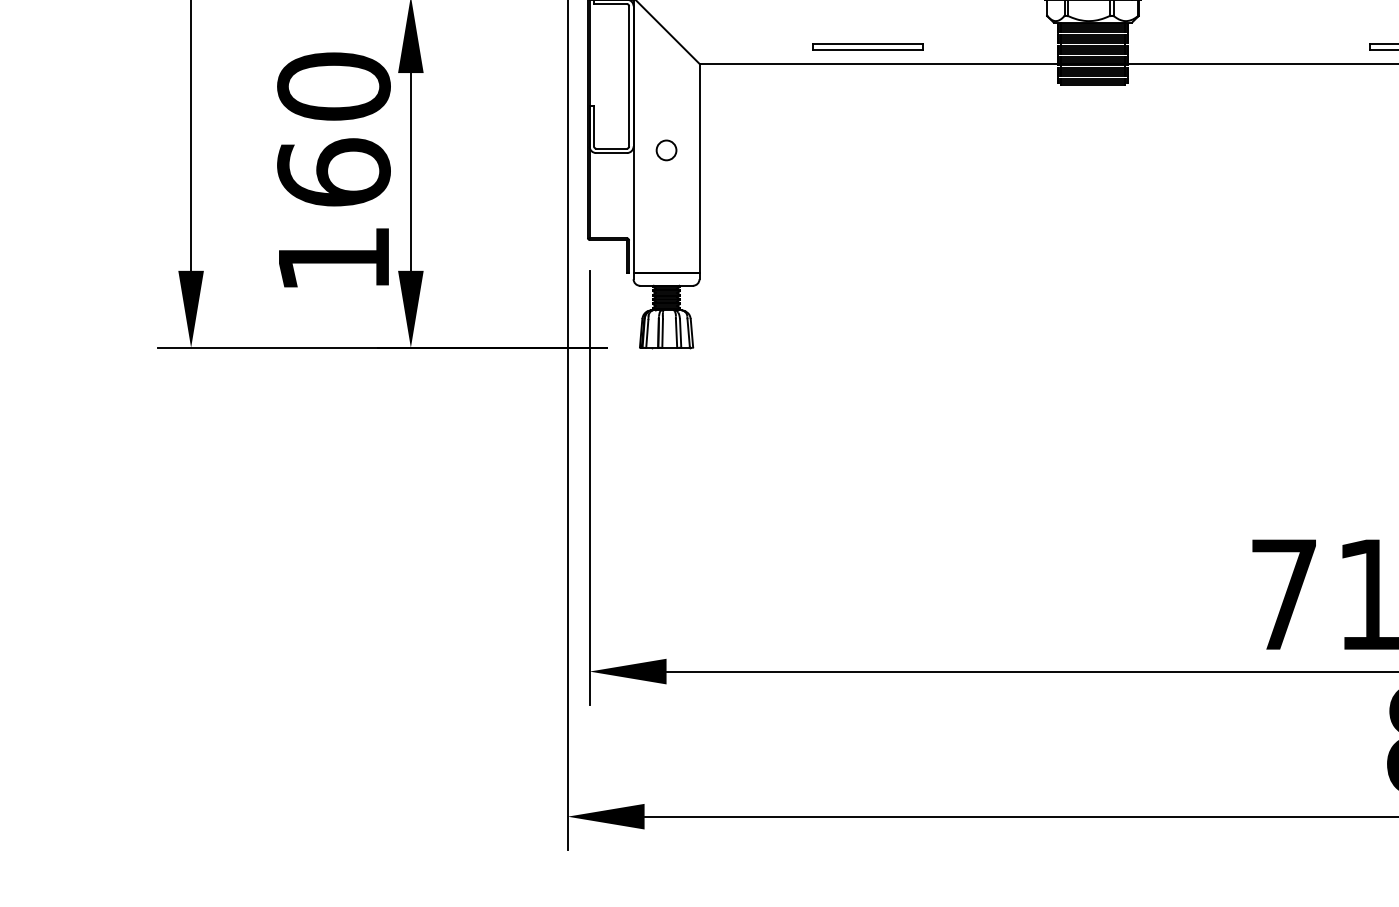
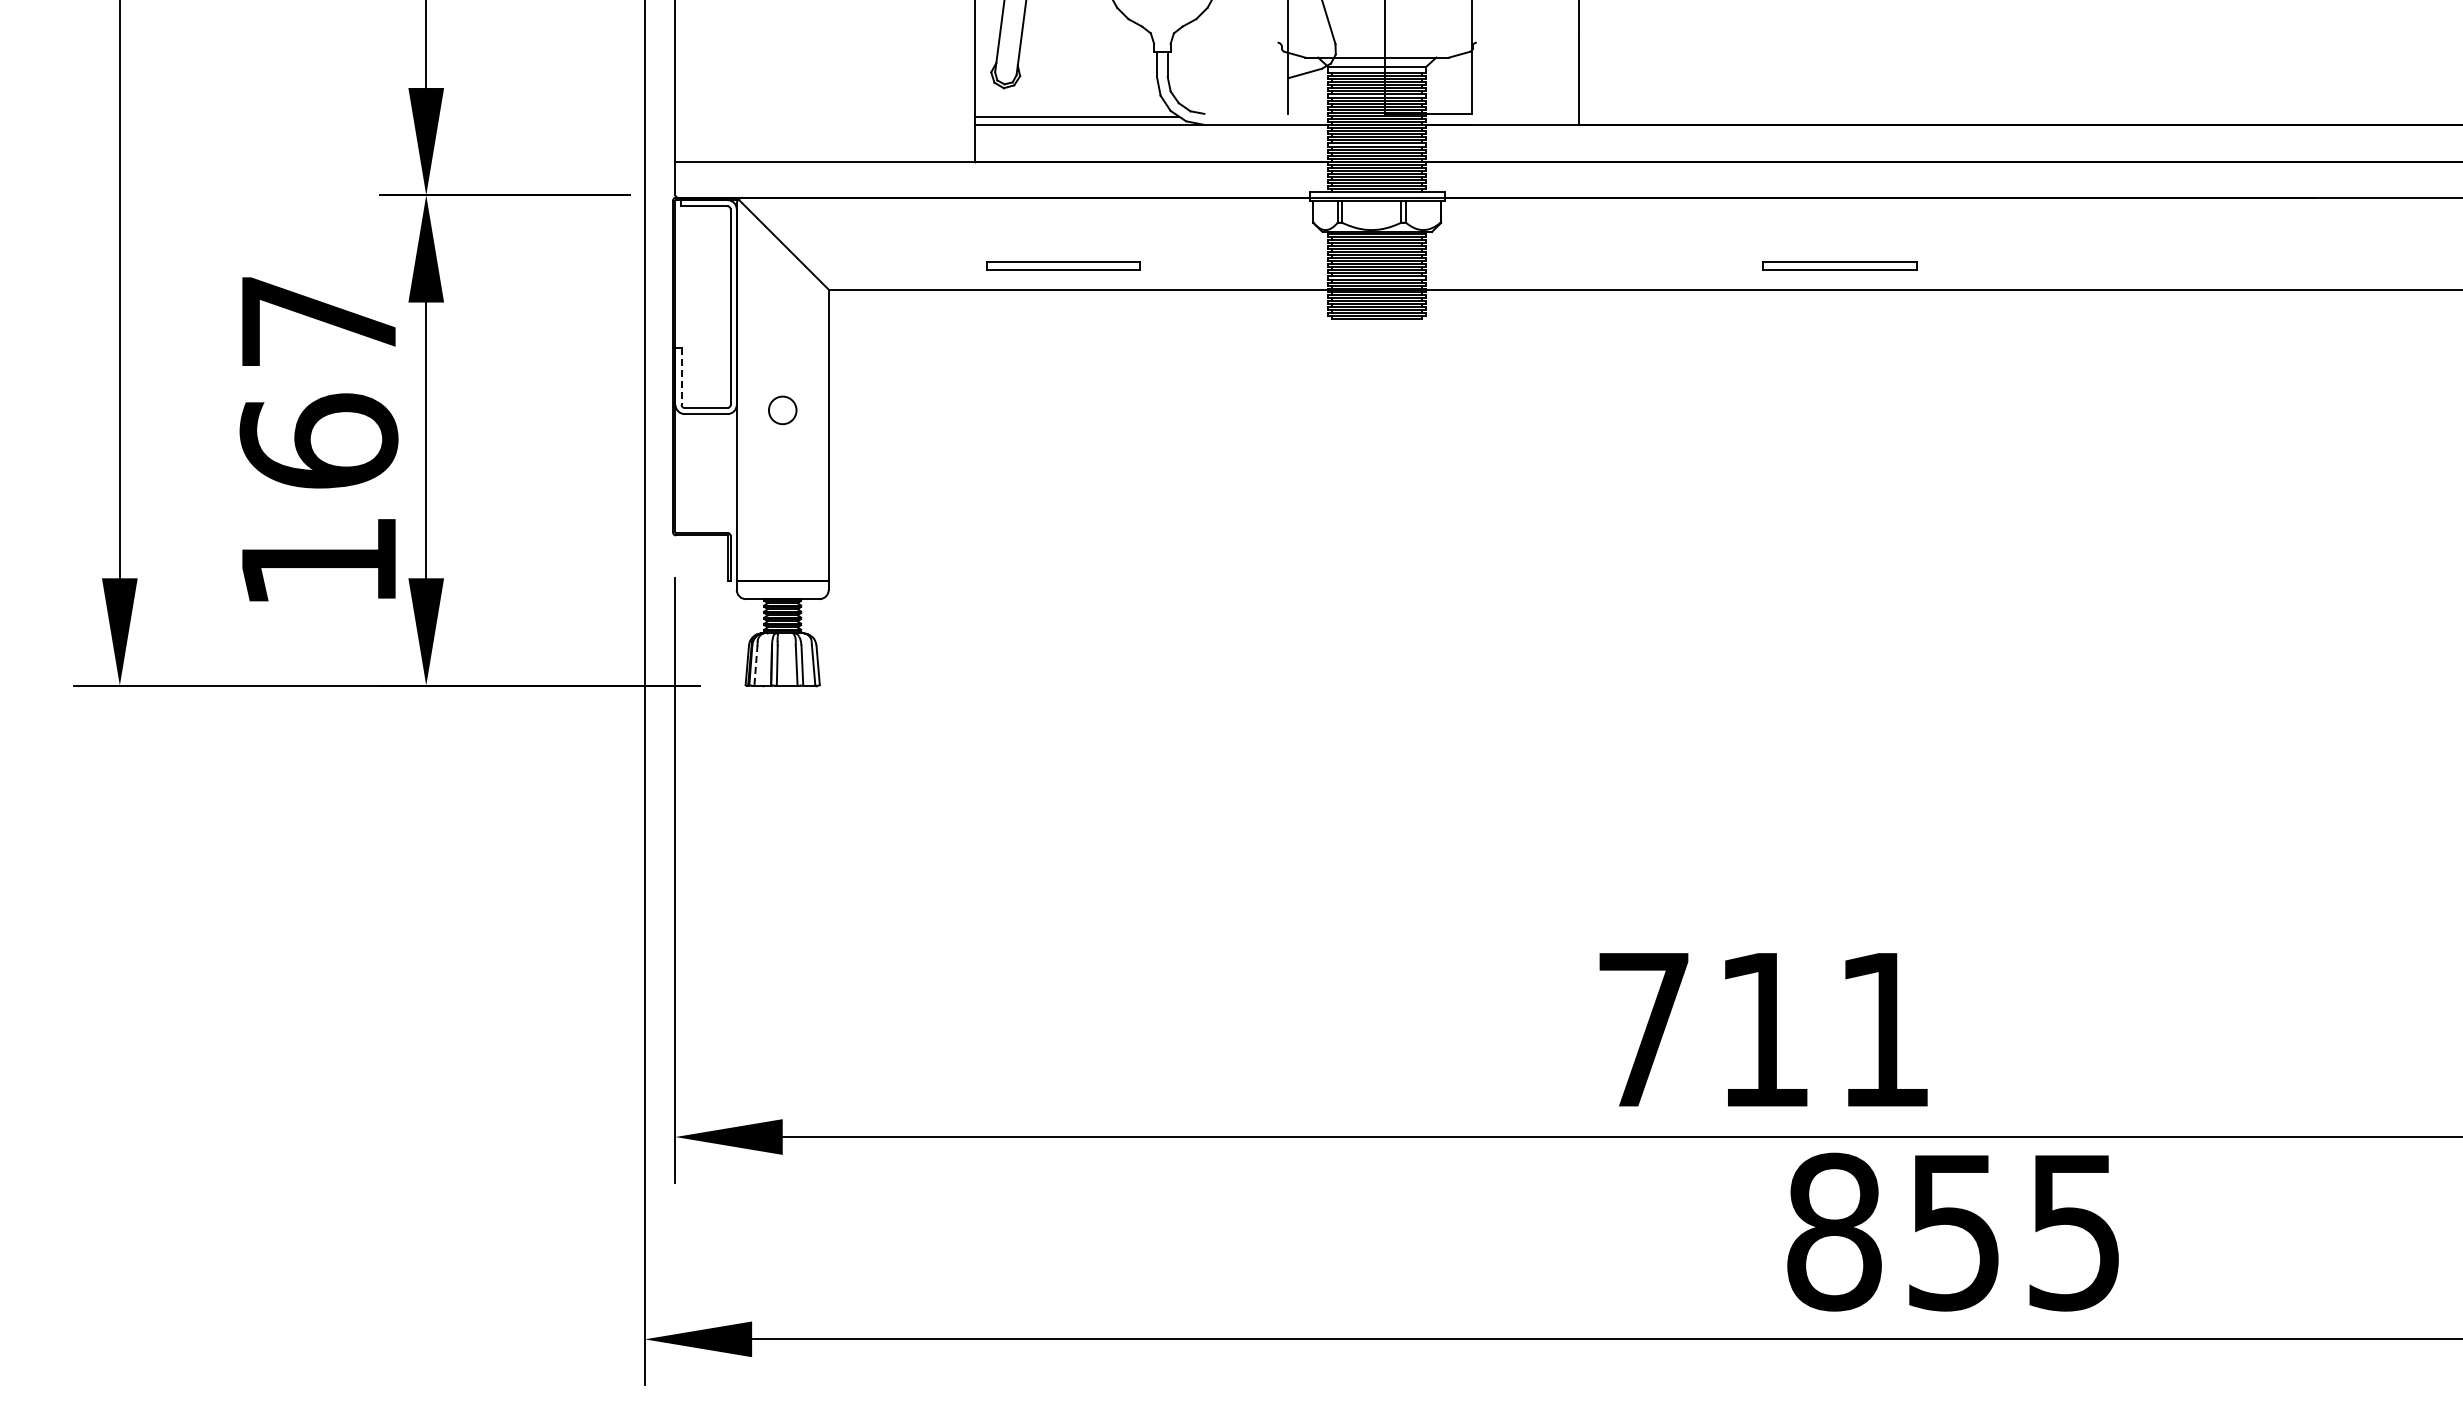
text: (333, 85) -> (318, 320), 160 -> 167
line: (593, 126) -> (681, 376), solid -> dashed
line: (647, 333) -> (755, 665), solid -> dashed

